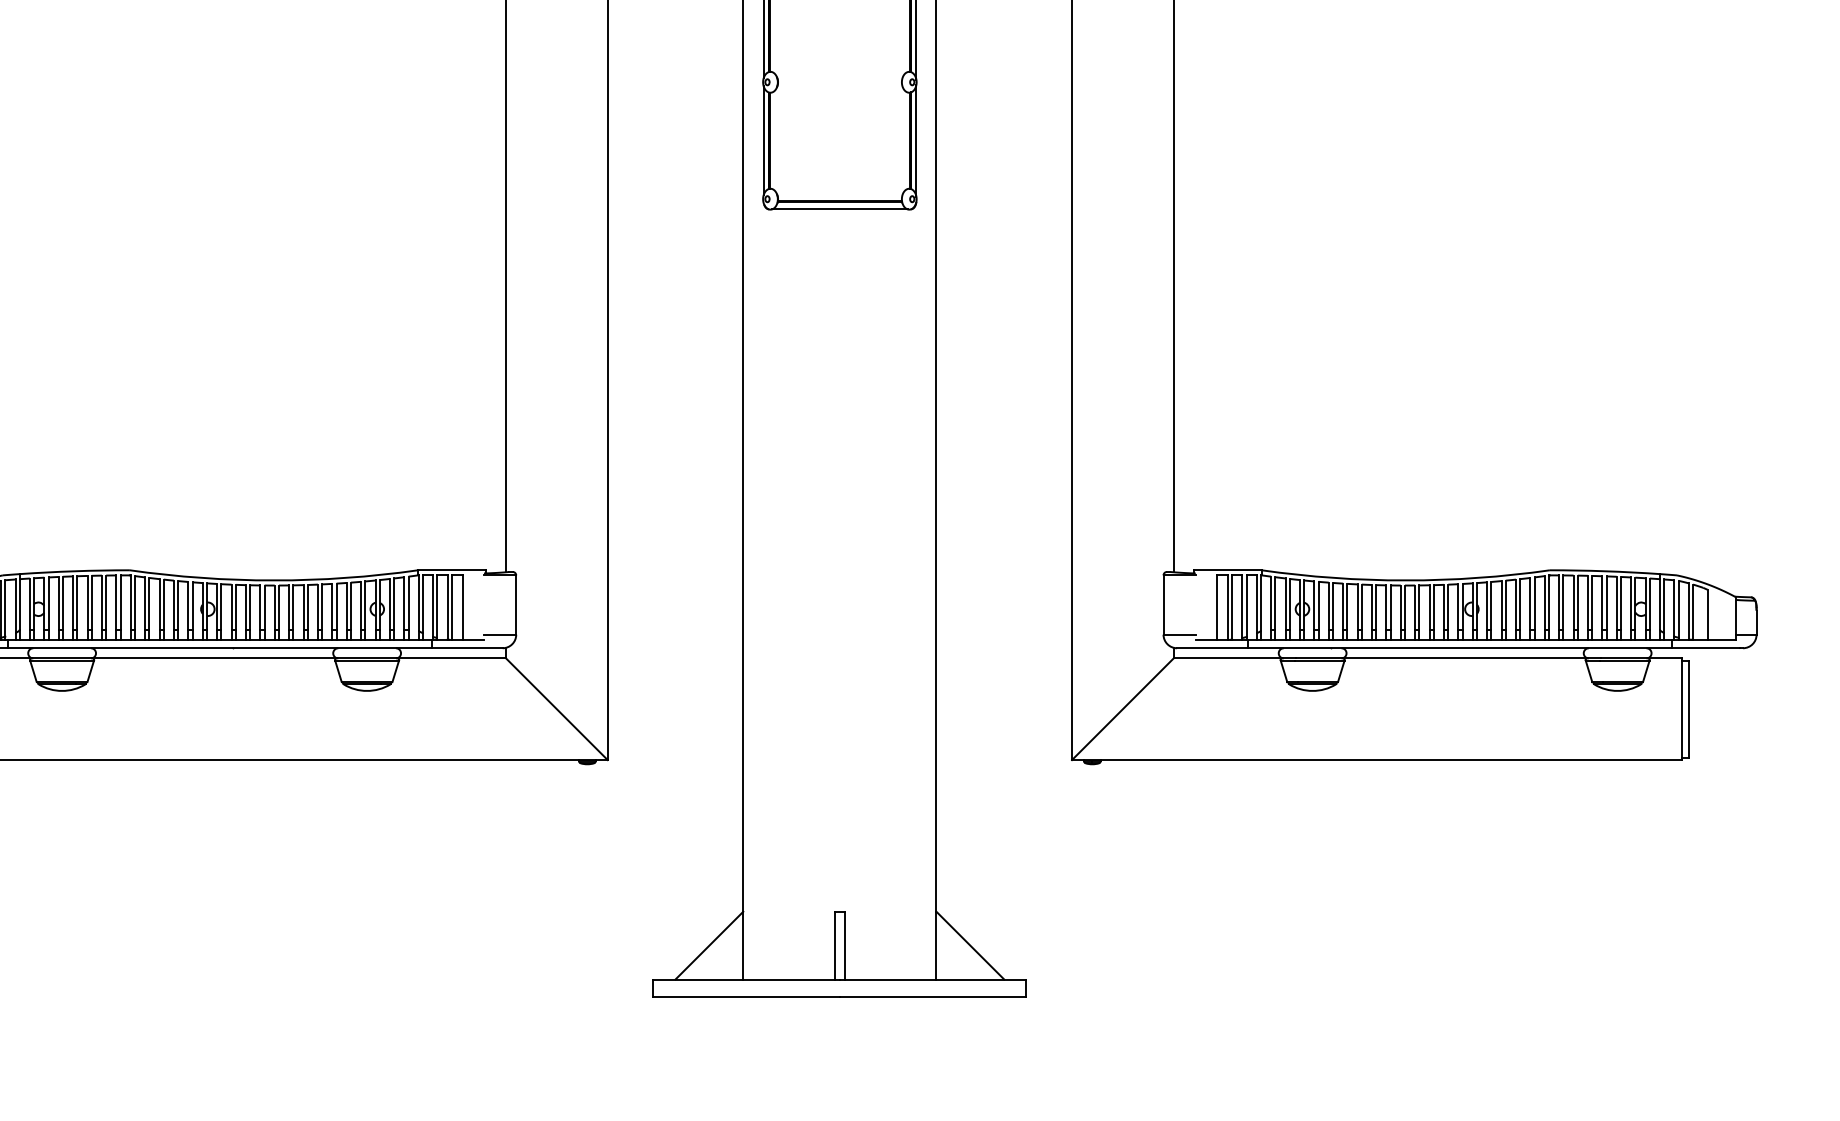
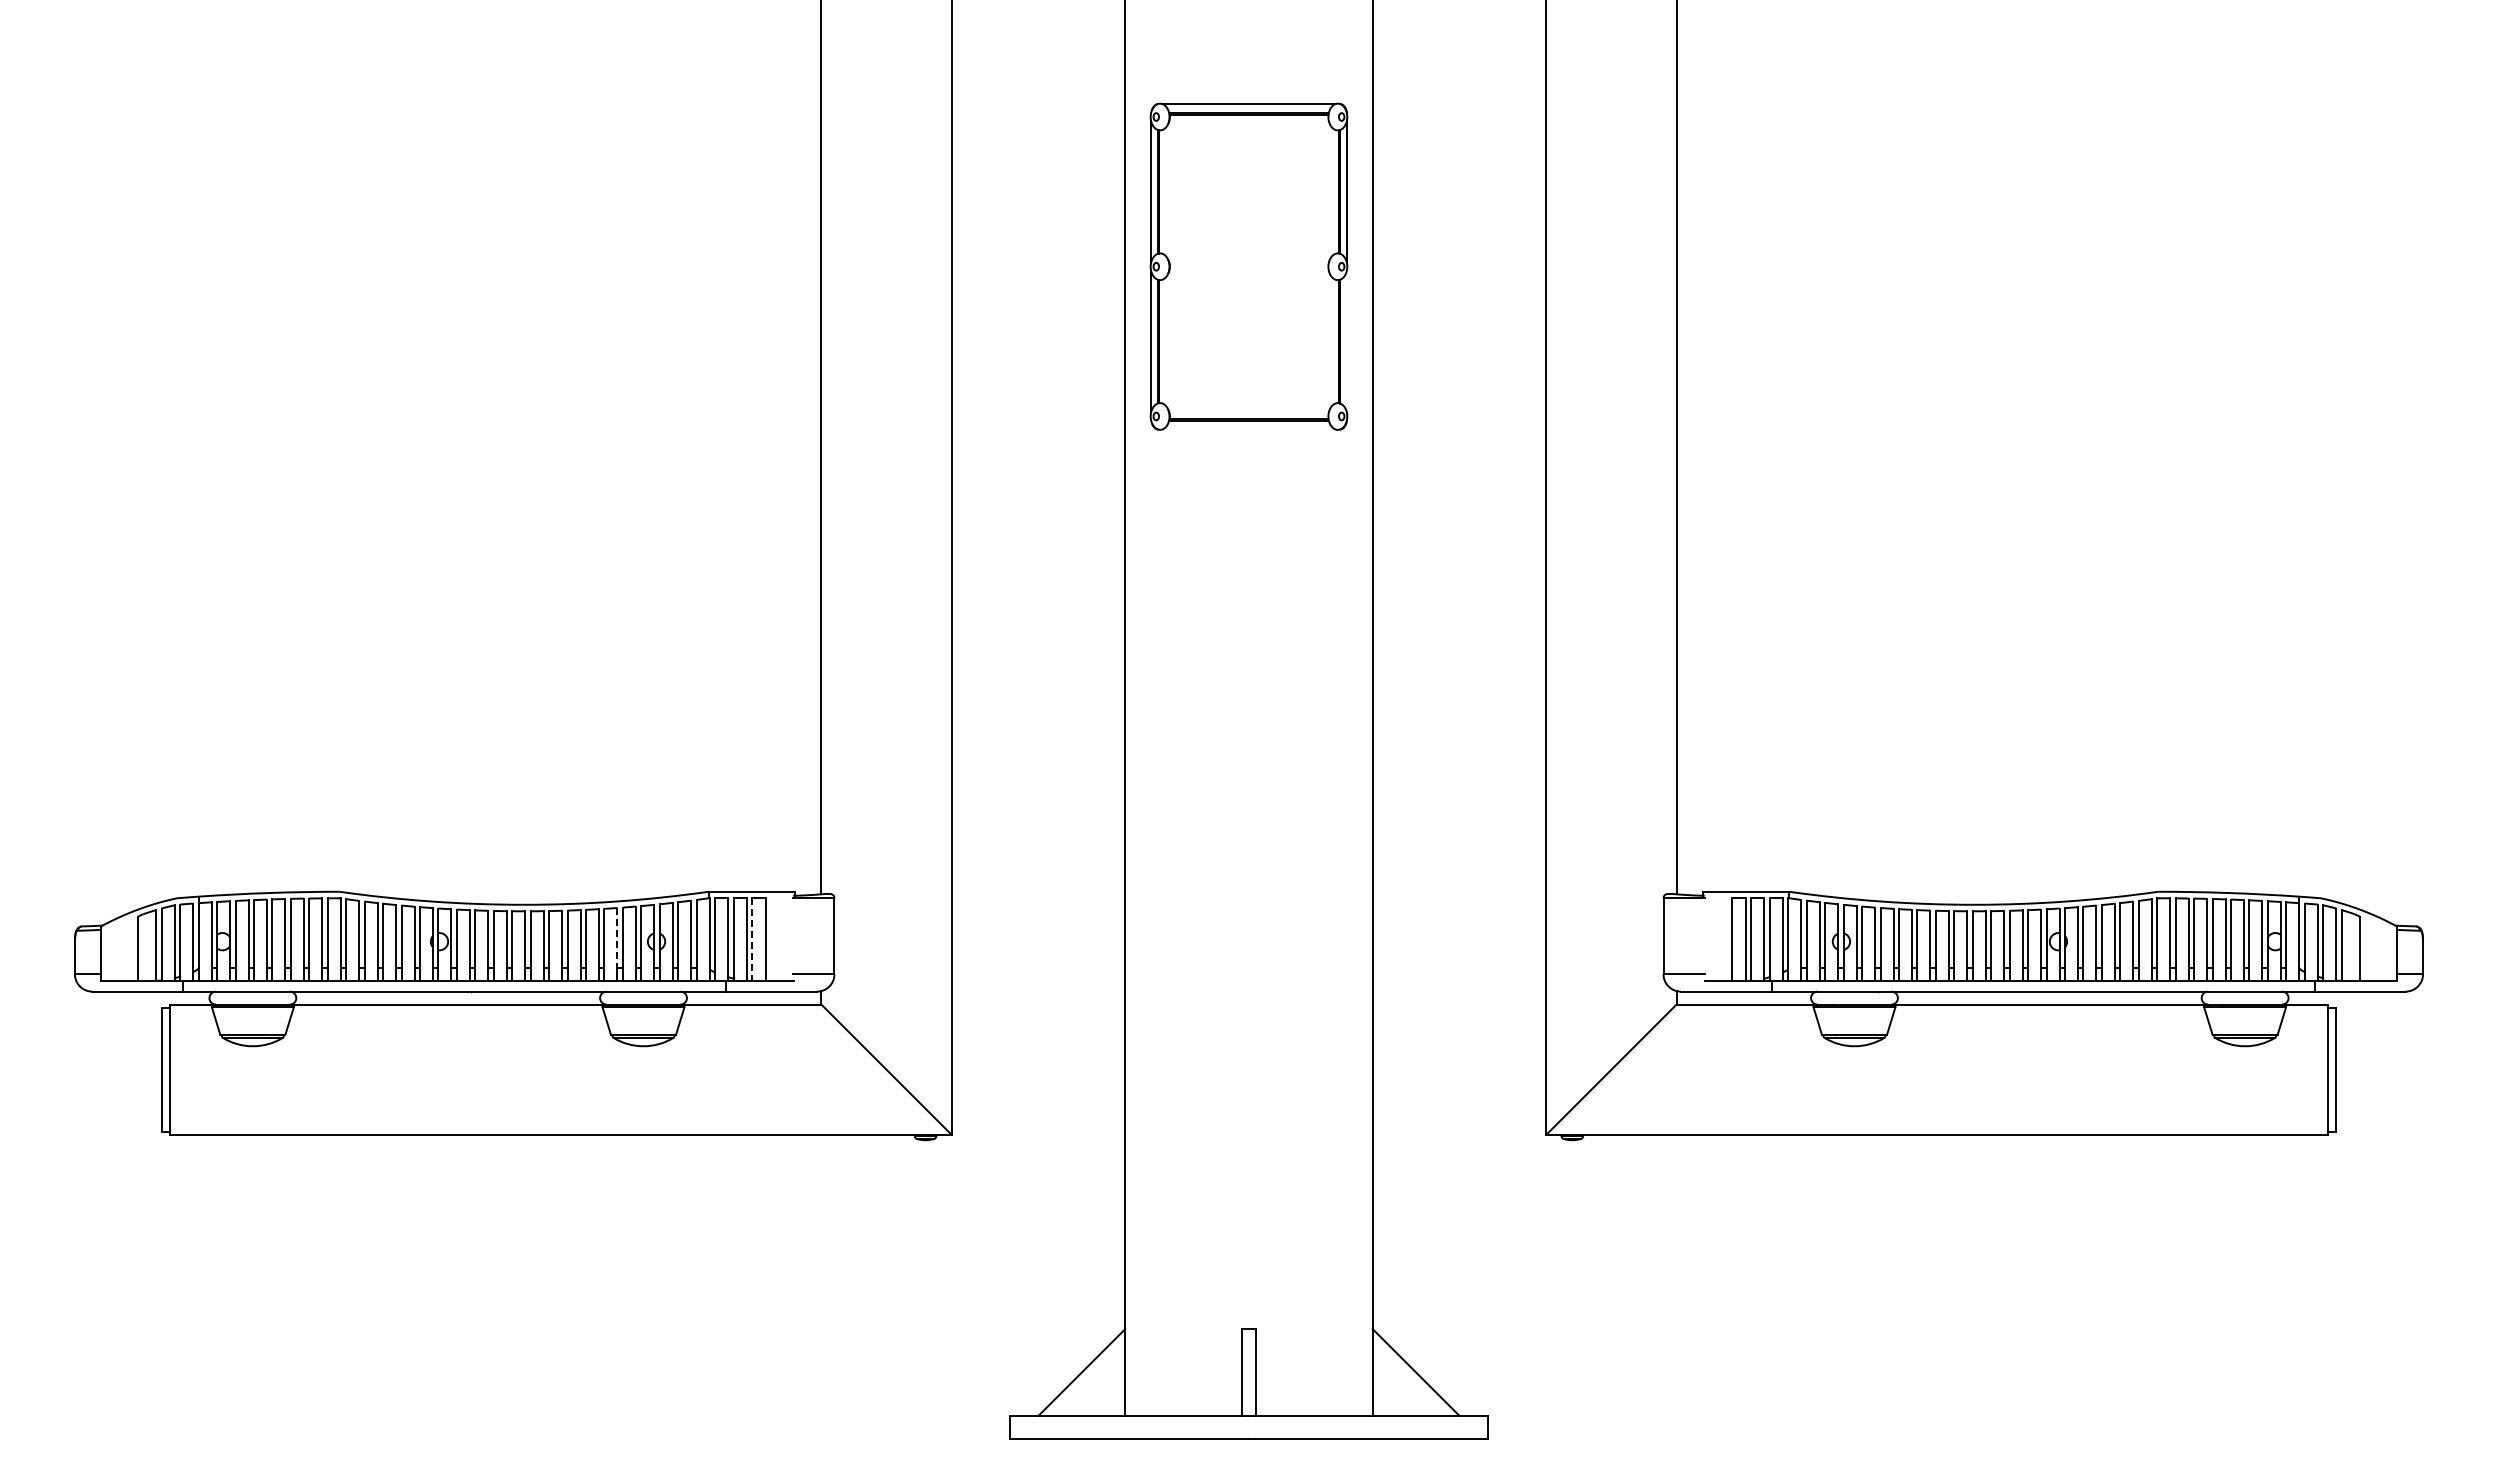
line: (916, 140) -> (1347, 341), removed
line: (839, 209) -> (1248, 429), removed
line: (346, 605) -> (617, 937), solid -> dashed
line: (452, 608) -> (752, 940), solid -> dashed

